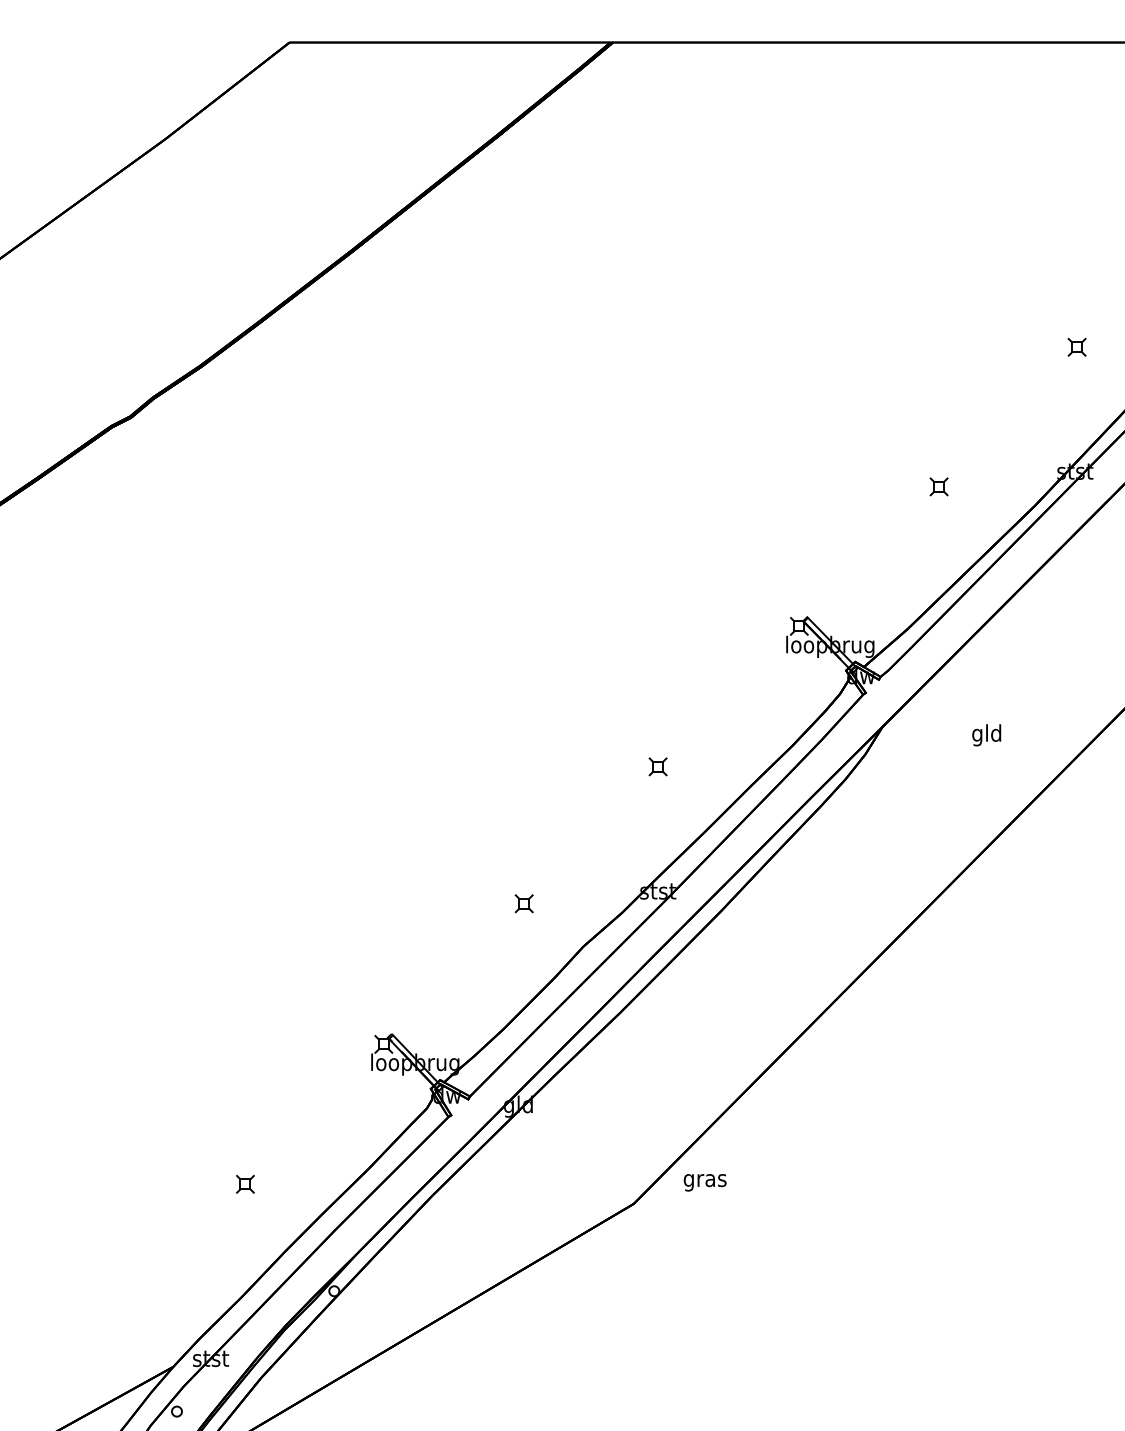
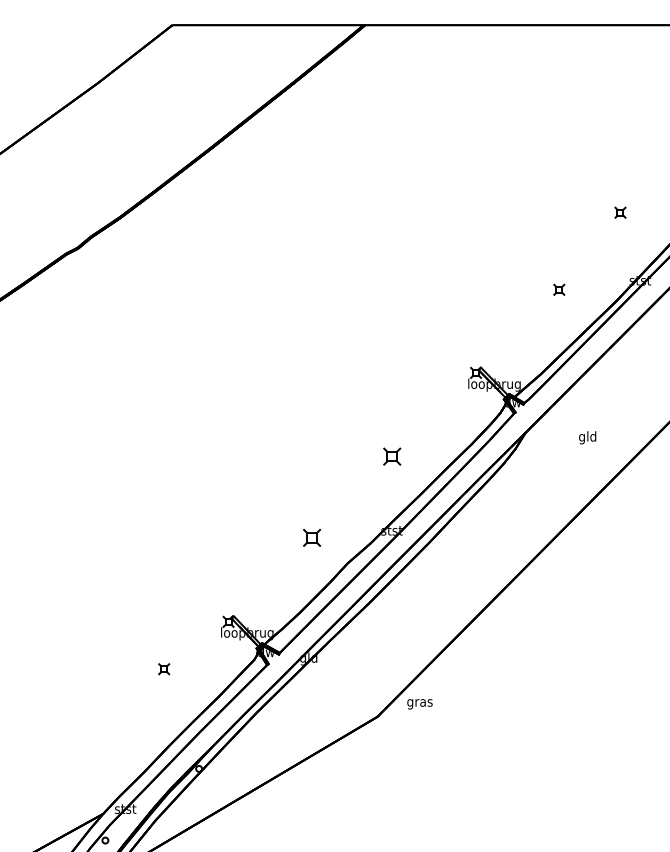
part: (1077, 346) -> (620, 212), moved
part: (657, 766) -> (391, 456), size x1.6
part: (524, 904) -> (312, 538), size x1.6
part: (245, 1184) -> (164, 669), moved

